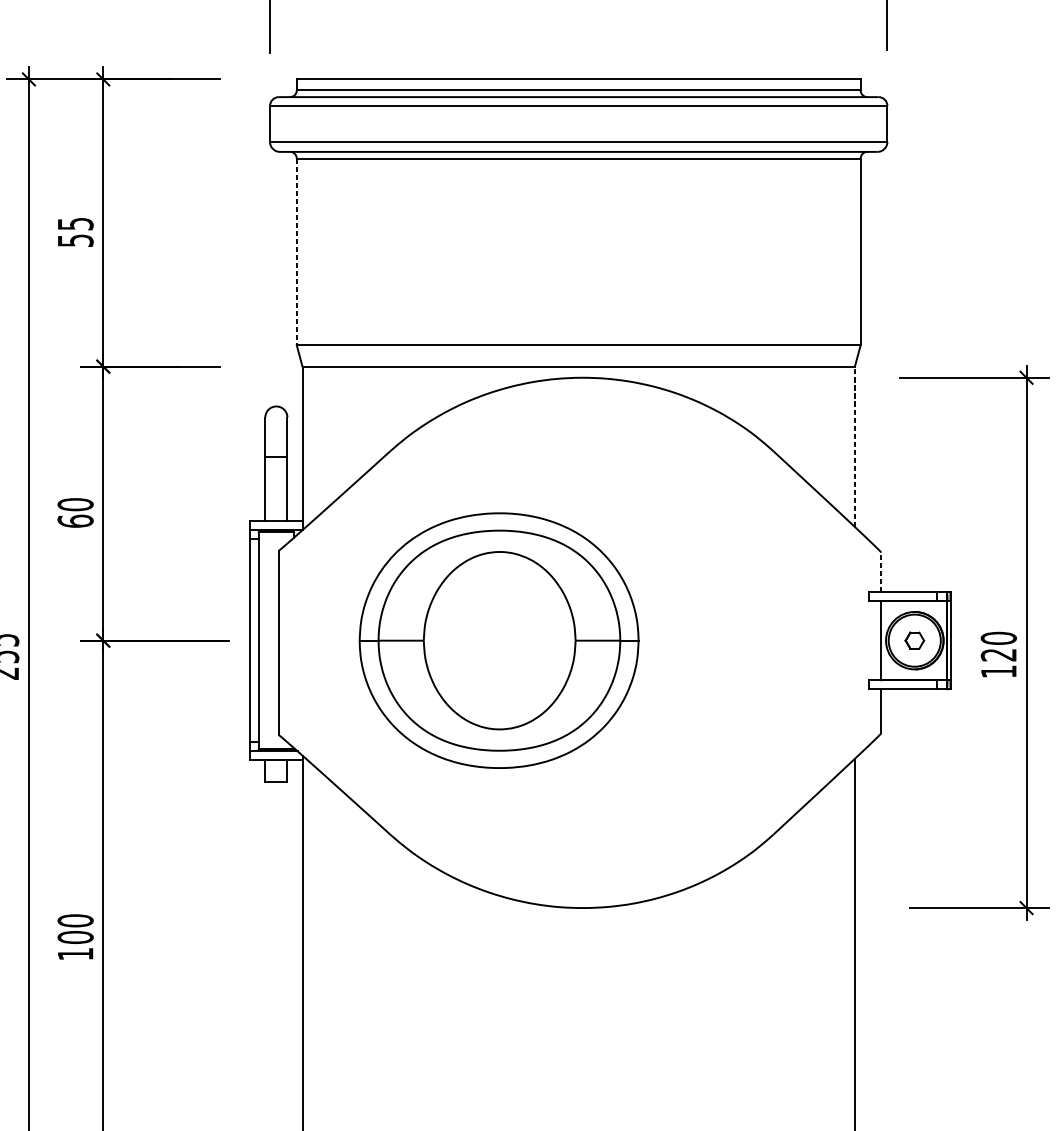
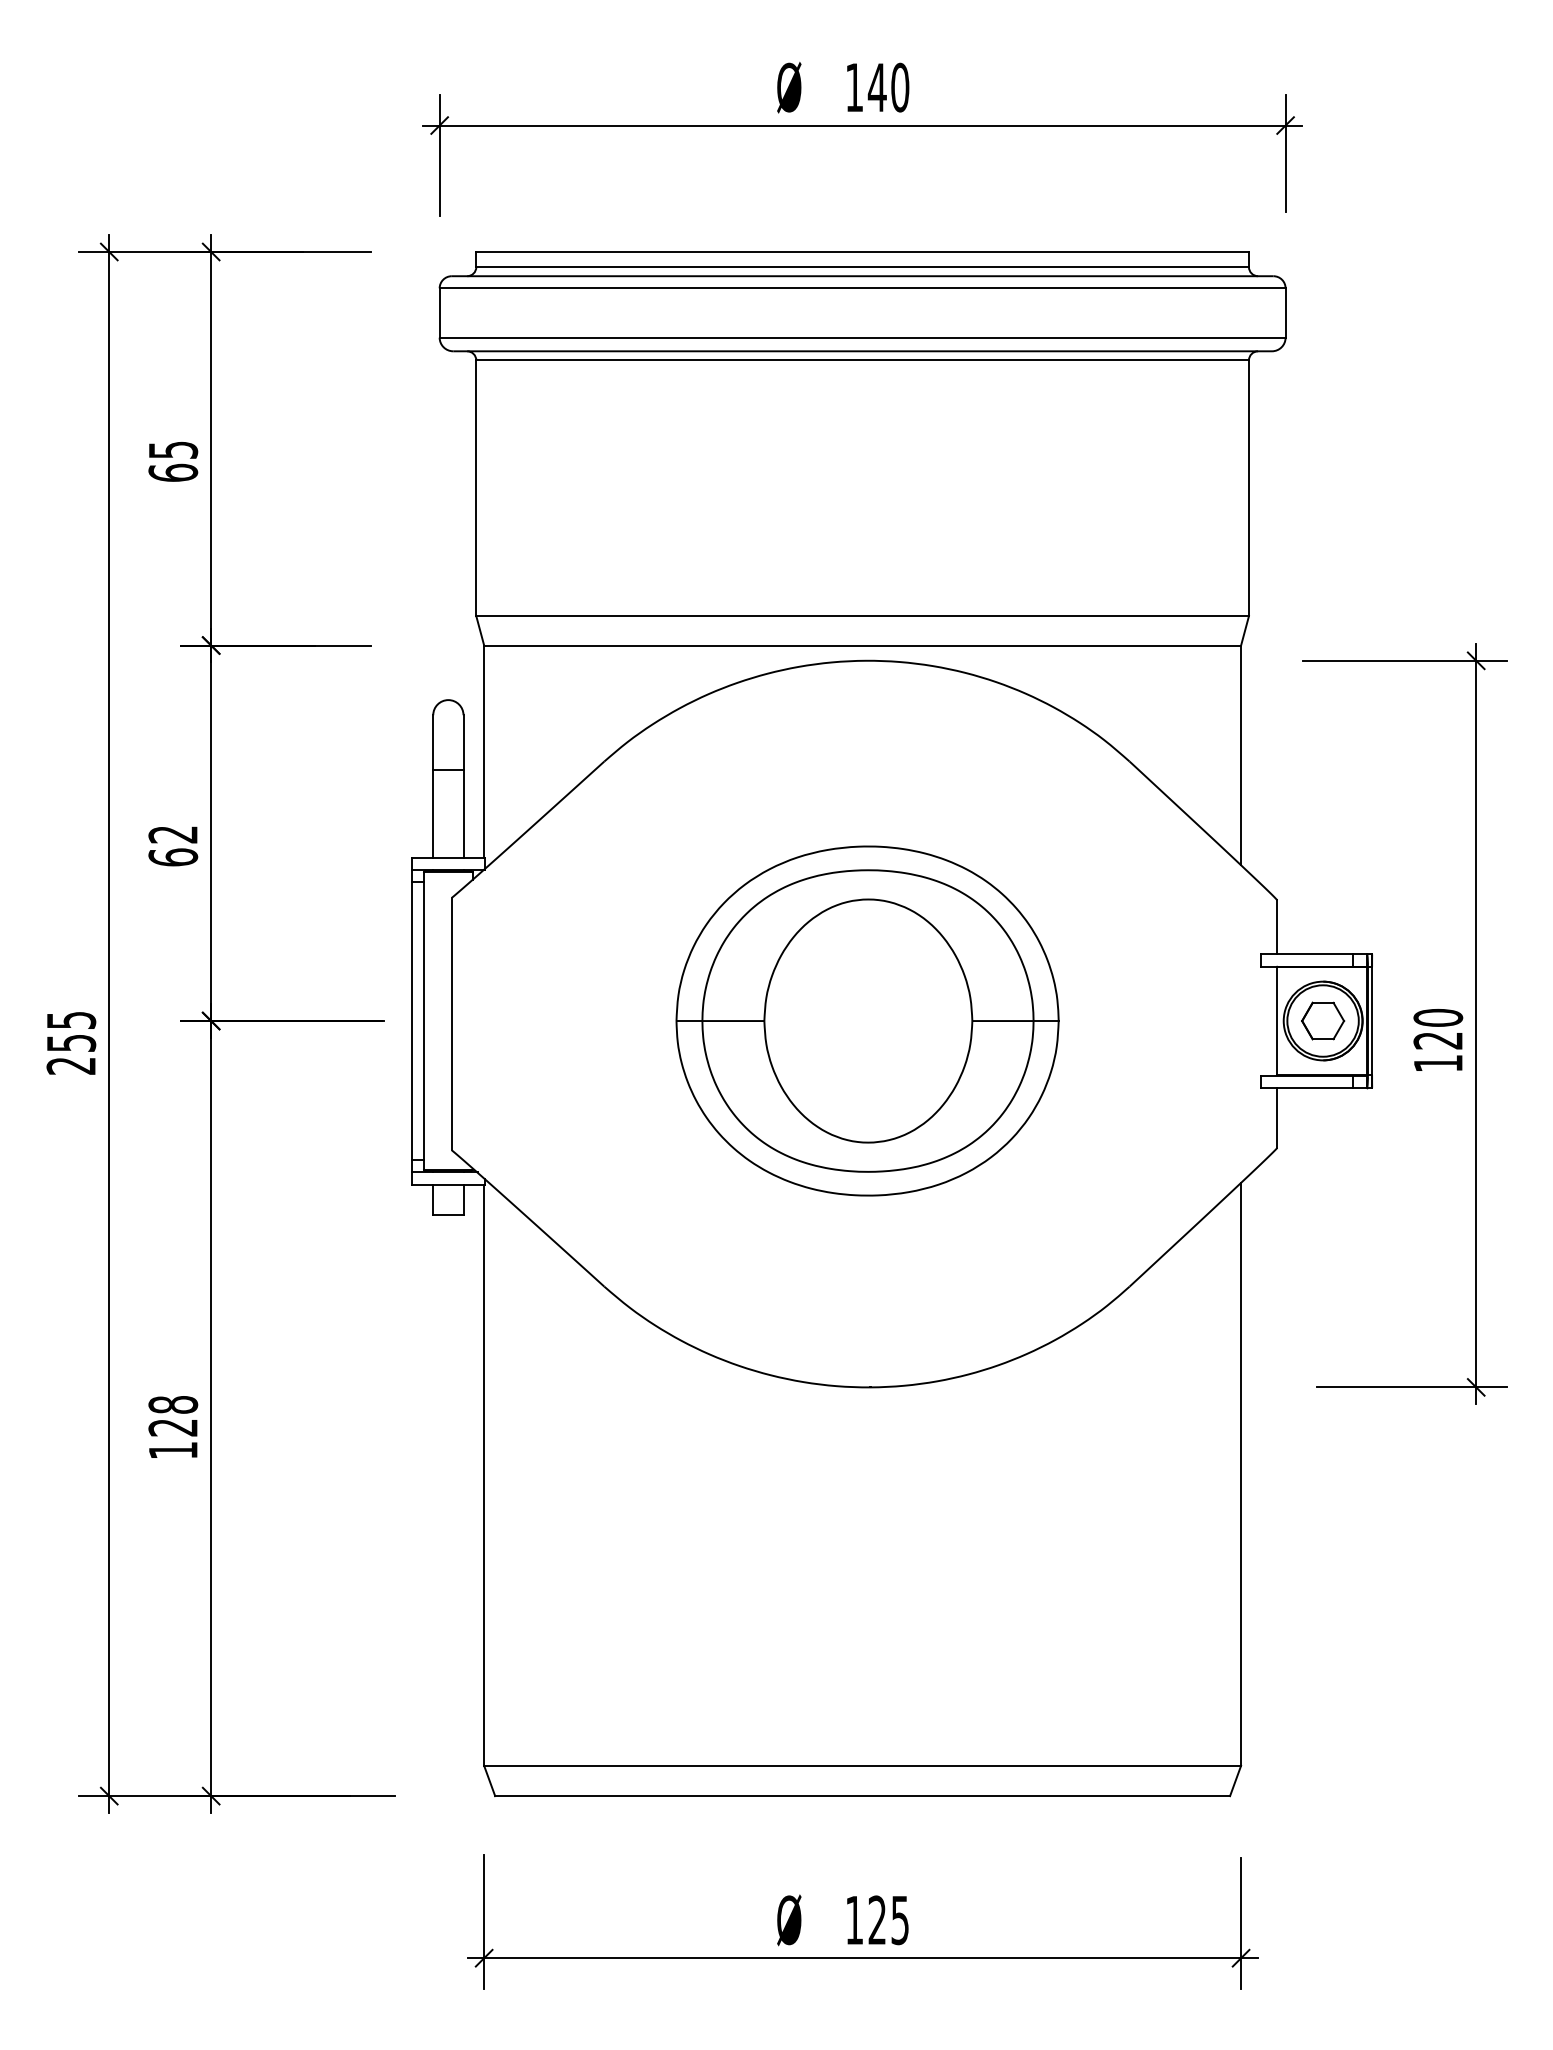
text: (75, 240) -> (173, 472), 55 -> 65
line: (296, 252) -> (476, 488), dashed -> solid
line: (855, 446) -> (1241, 755), dashed -> solid
text: (75, 504) -> (173, 834), 60 -> 62
line: (881, 571) -> (1277, 926), dashed -> solid
part: (499, 640) -> (867, 1020), moved
part: (915, 640) -> (1323, 1020), size x1.67
text: (75, 928) -> (173, 1415), 100 -> 128

